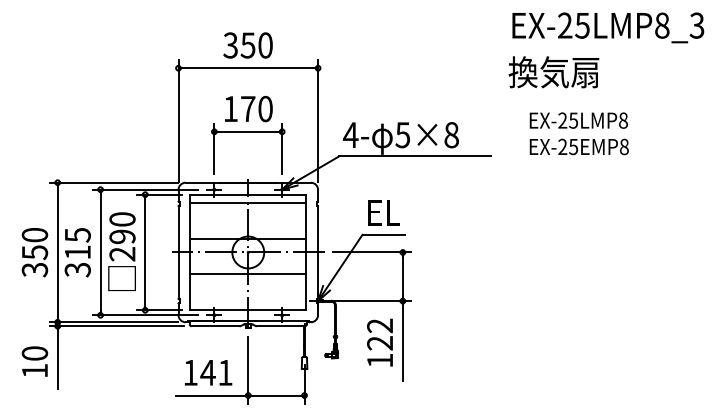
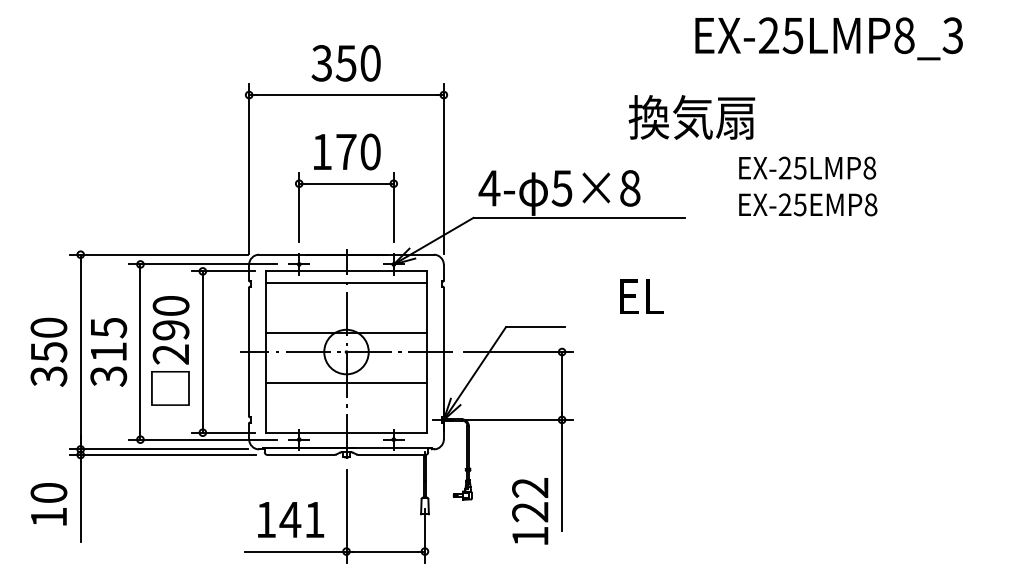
text: (608, 27) -> (829, 38), moved
text: (553, 72) -> (691, 117), moved
text: (383, 212) -> (641, 296), moved
text: (379, 342) -> (529, 511), moved

